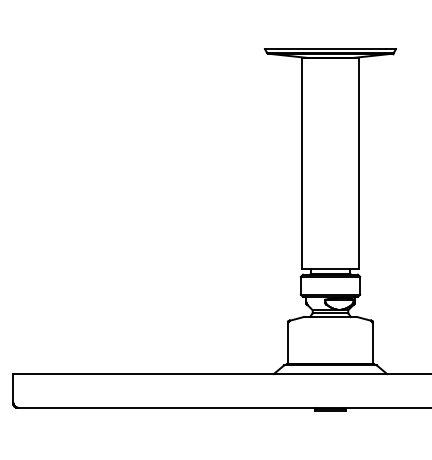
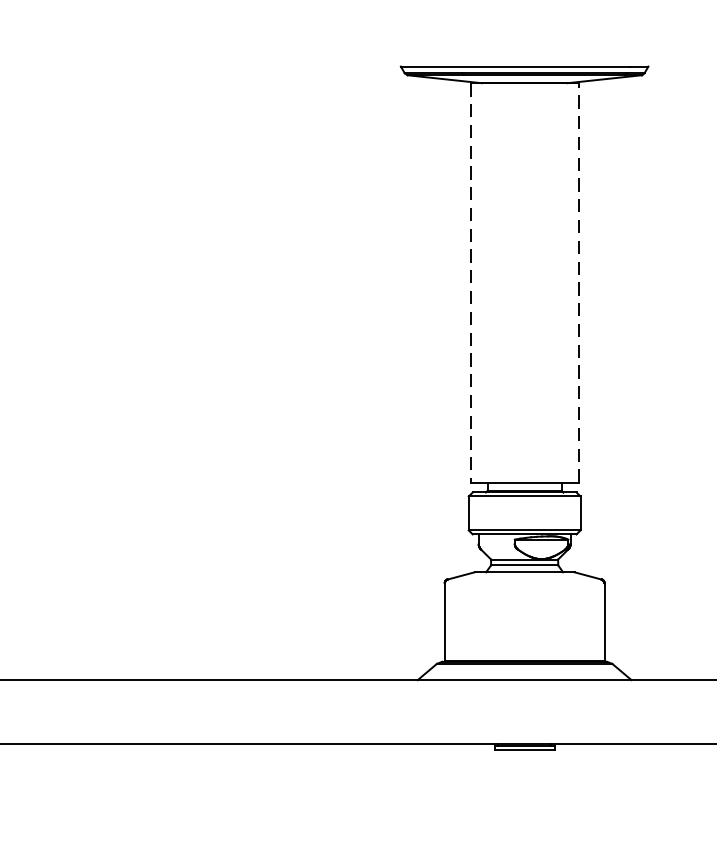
line: (301, 163) -> (469, 282), solid -> dashed
line: (359, 163) -> (579, 282), solid -> dashed

